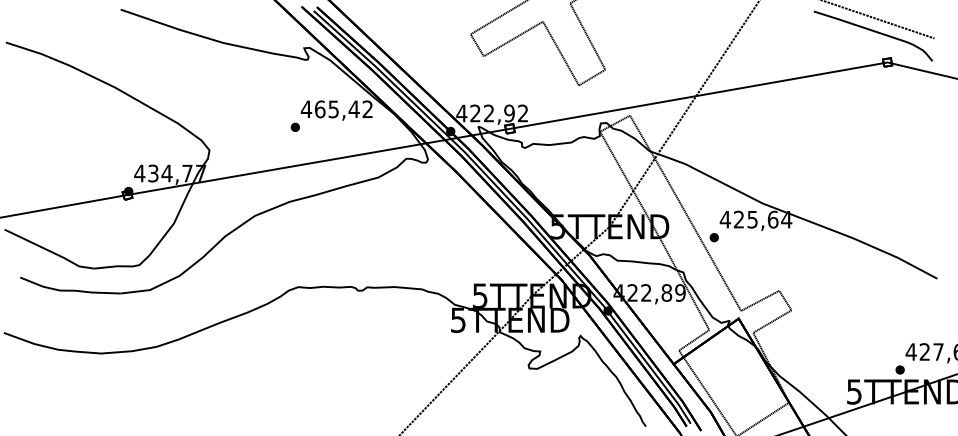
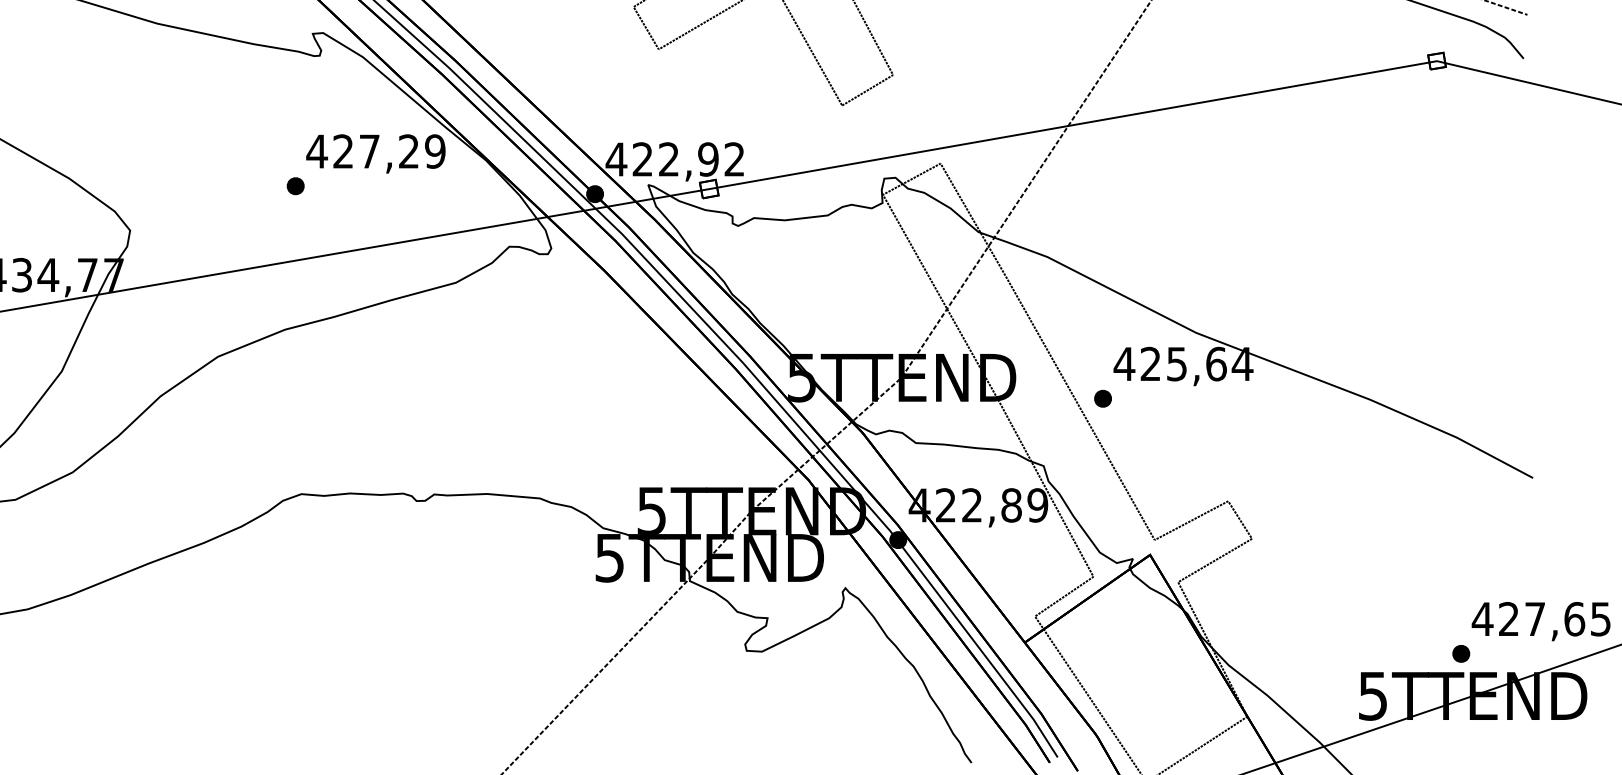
text: (344, 109) -> (390, 151), 465,42 -> 427,29

